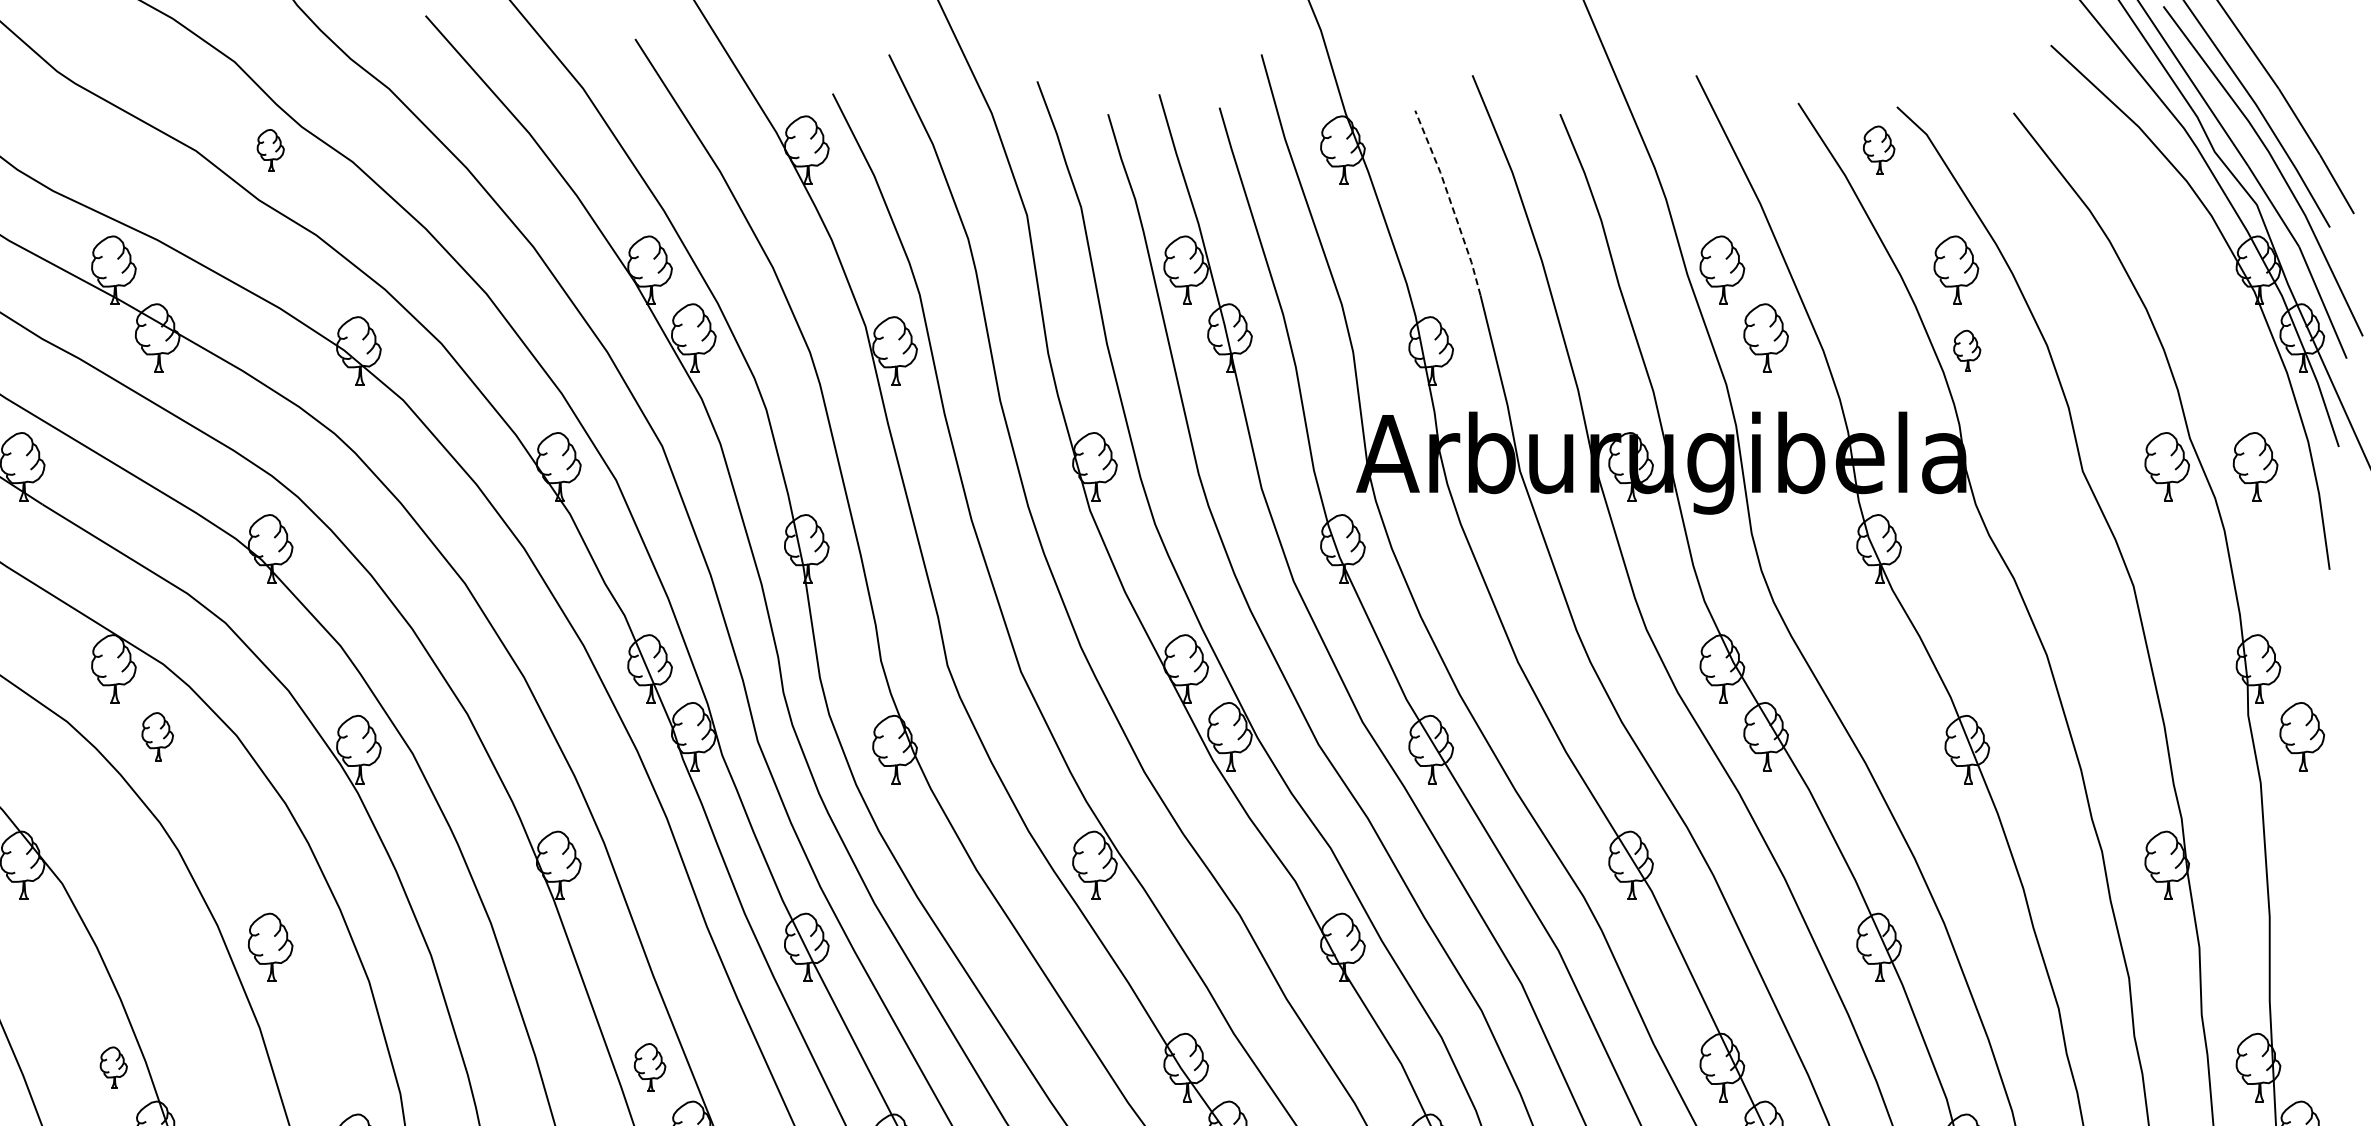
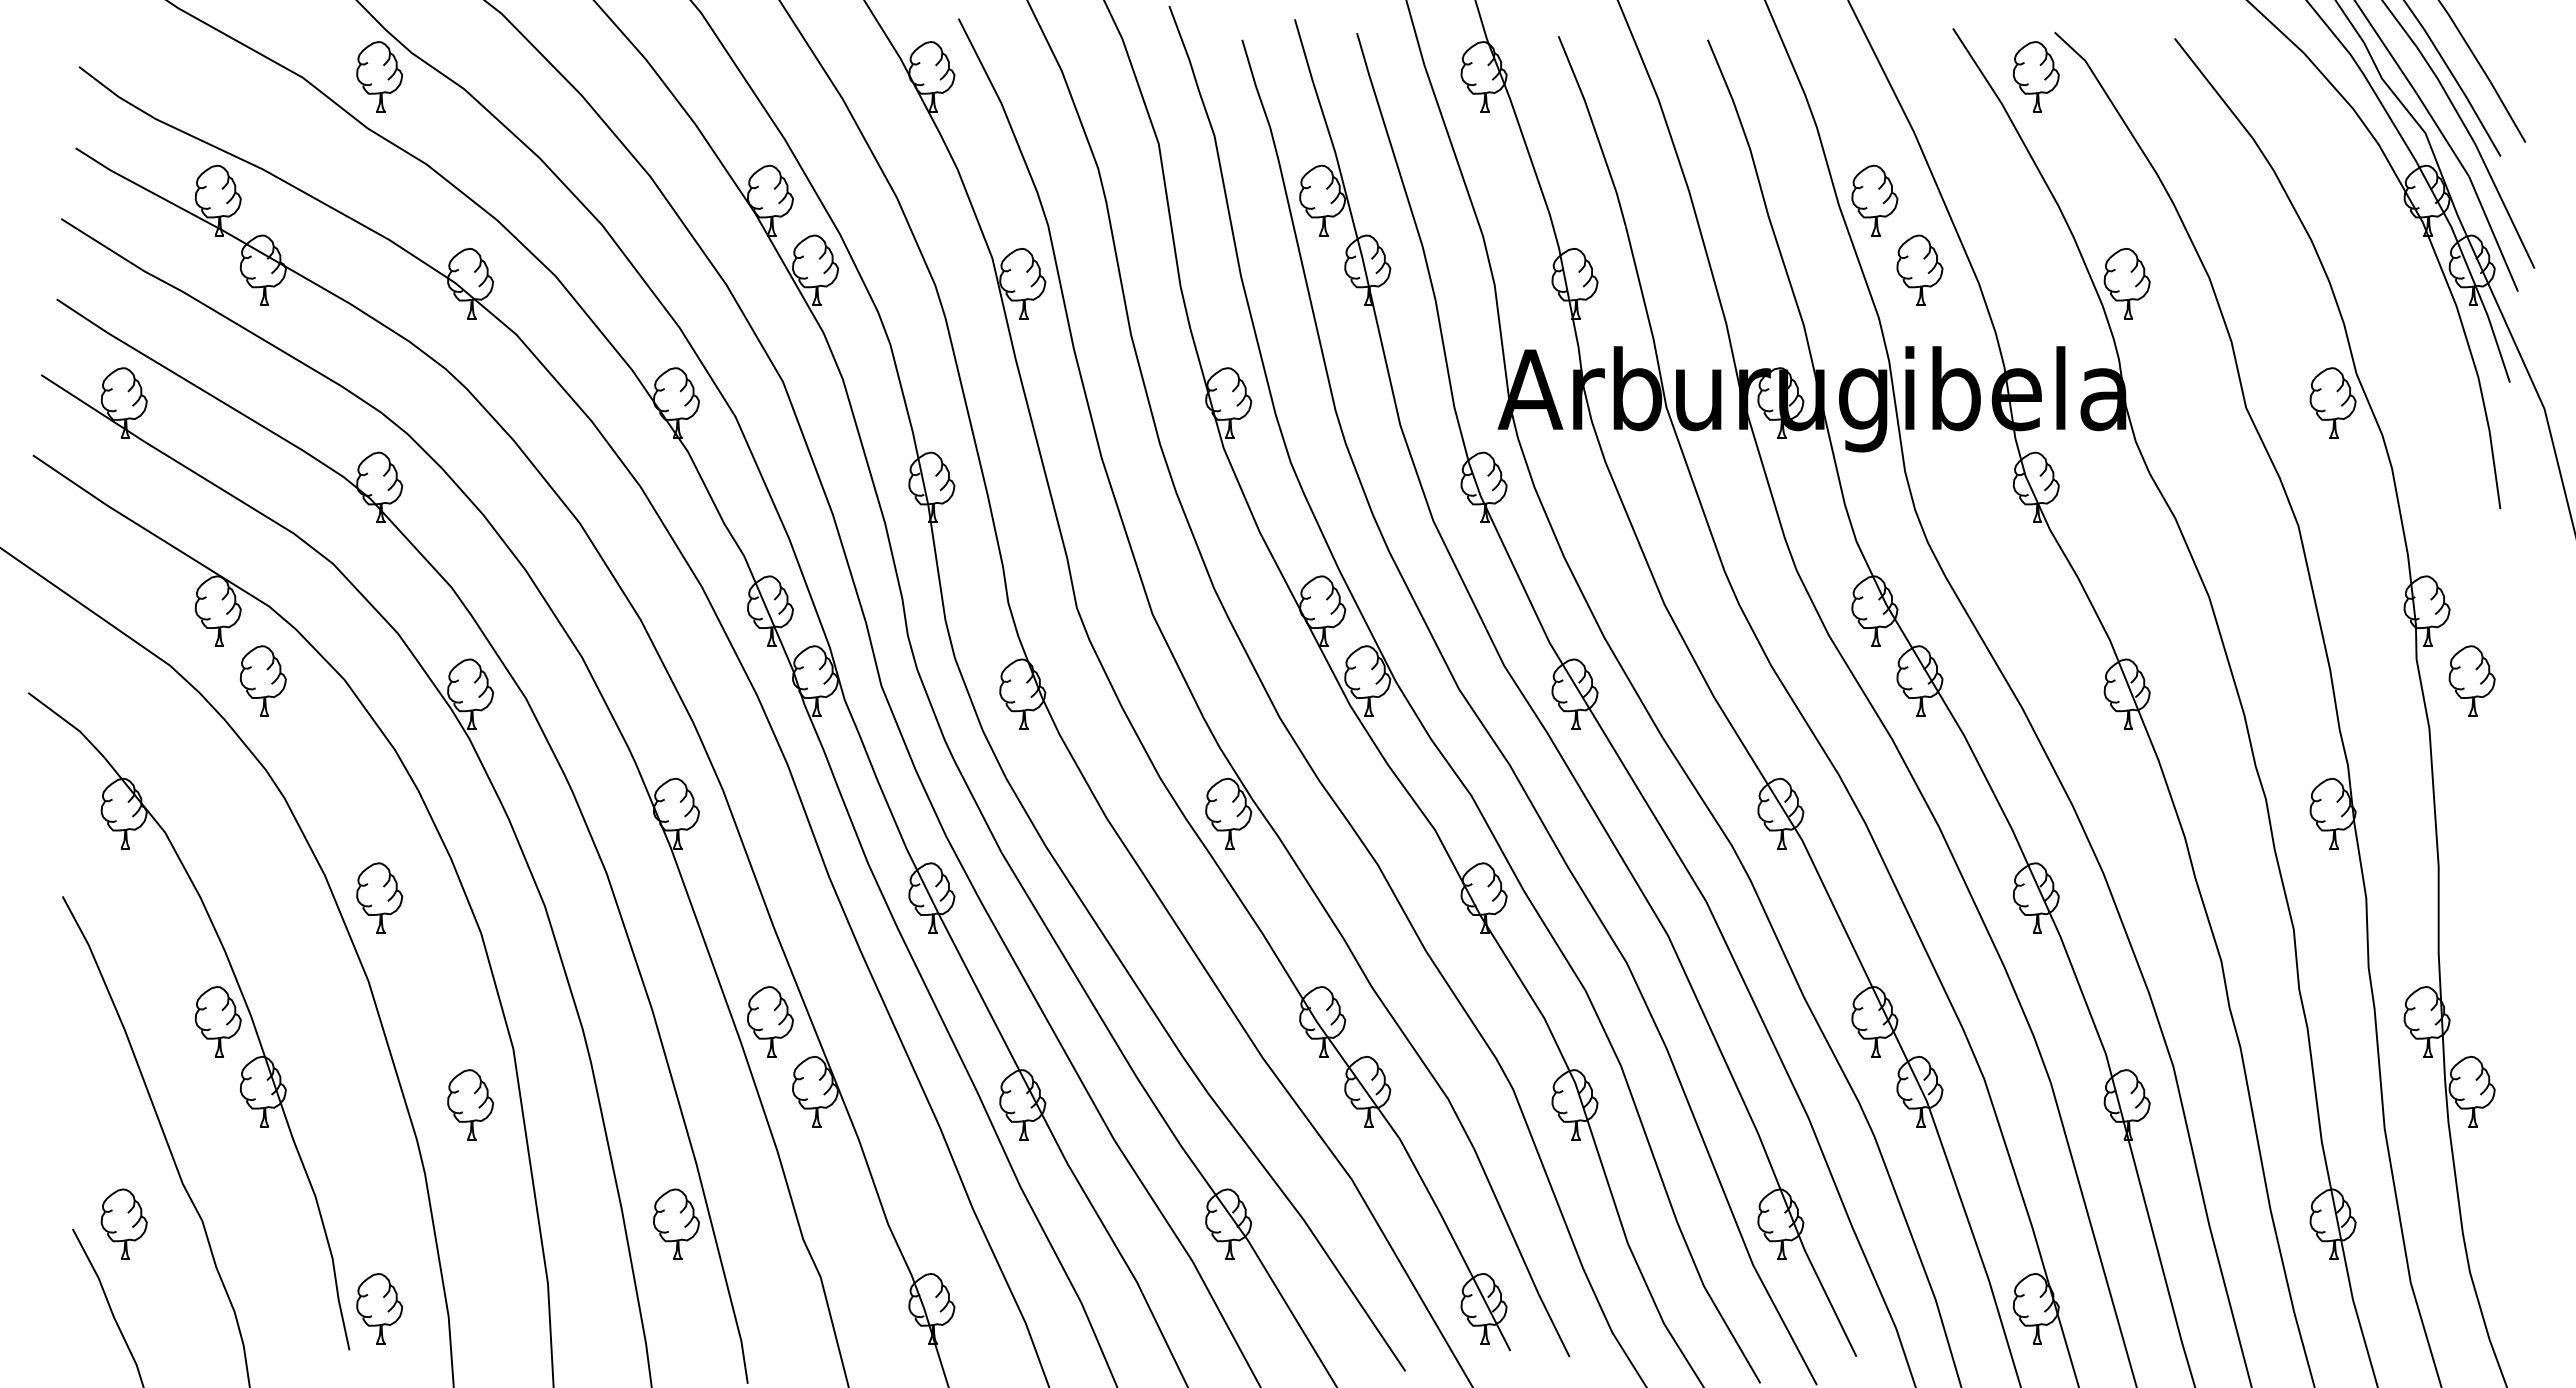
part: (270, 149) -> (379, 76), size x1.67
part: (1879, 149) -> (2036, 76), size x1.43
line: (1450, 201) -> (1594, 129), dashed -> solid
part: (1955, 270) -> (2115, 200), removed
part: (1966, 350) -> (2126, 283), size x1.67
part: (2254, 466) -> (2423, 402), removed
part: (157, 736) -> (263, 680), size x1.43
part: (113, 1067) -> (217, 1021), size x1.67
part: (650, 1067) -> (770, 1021), size x1.43

